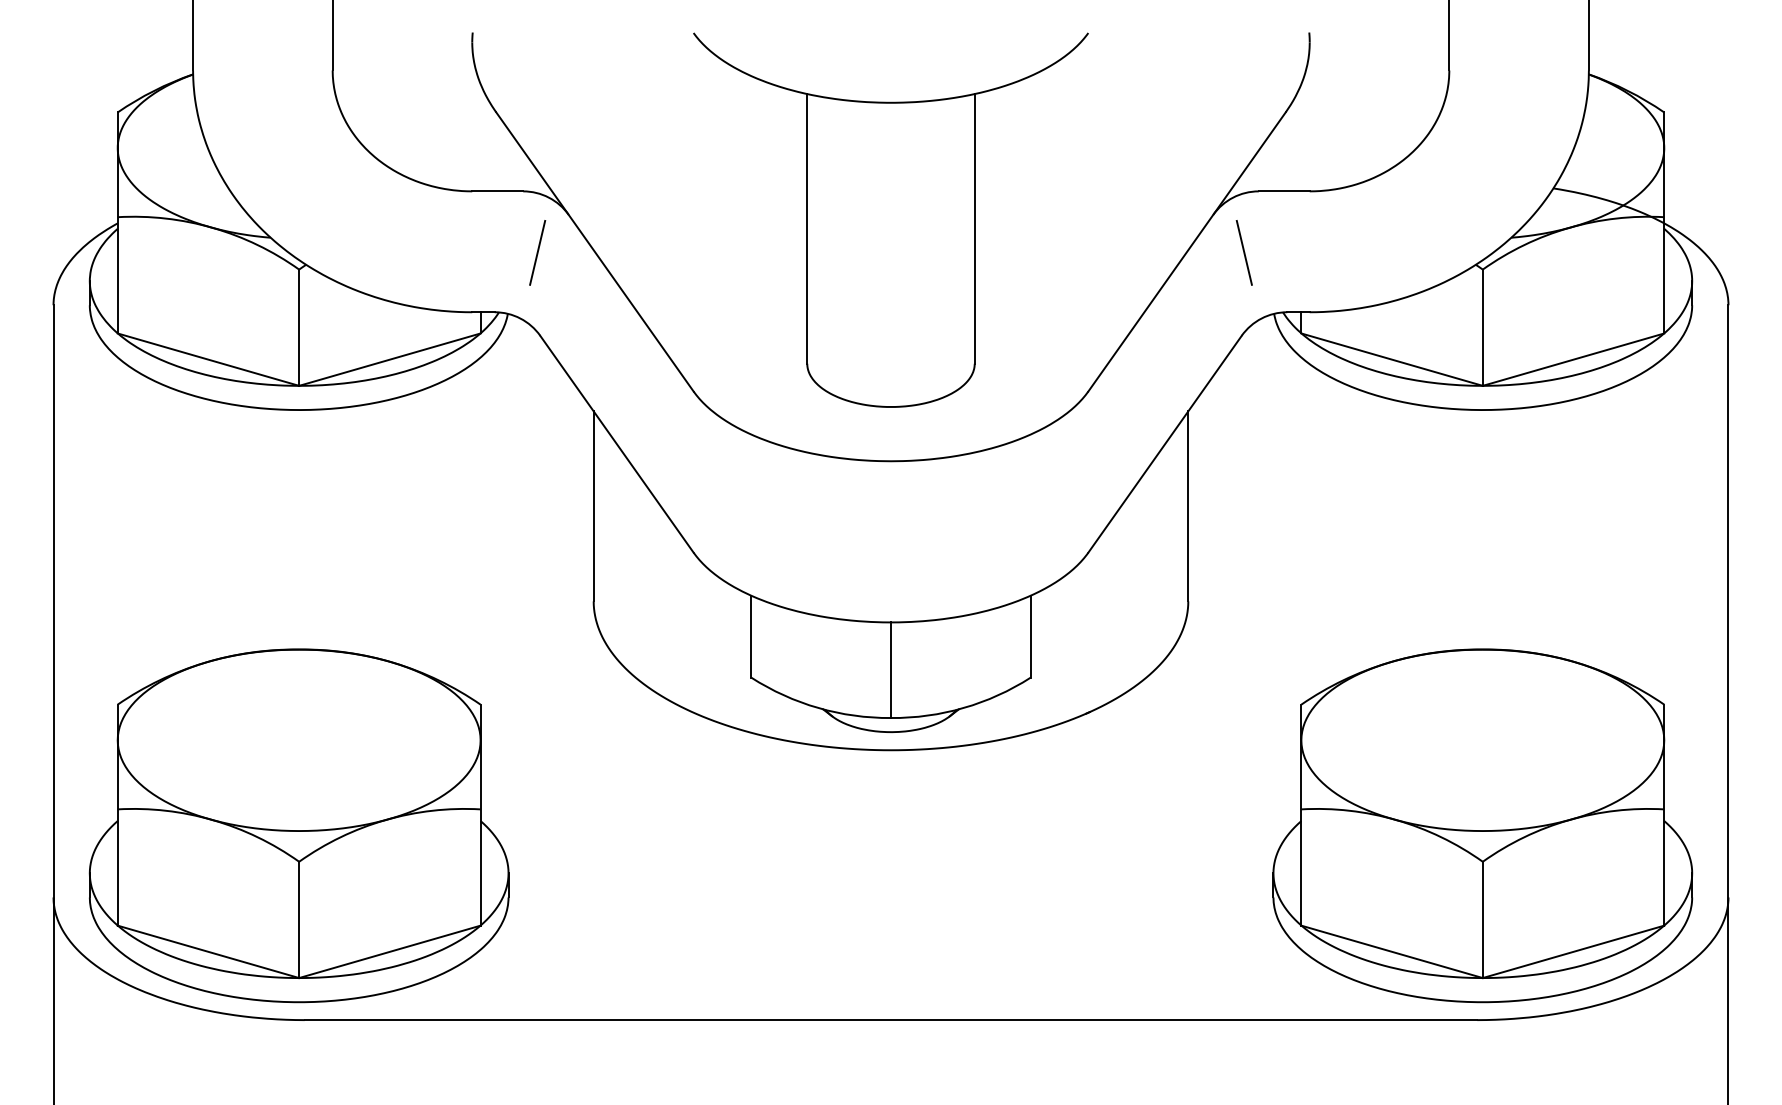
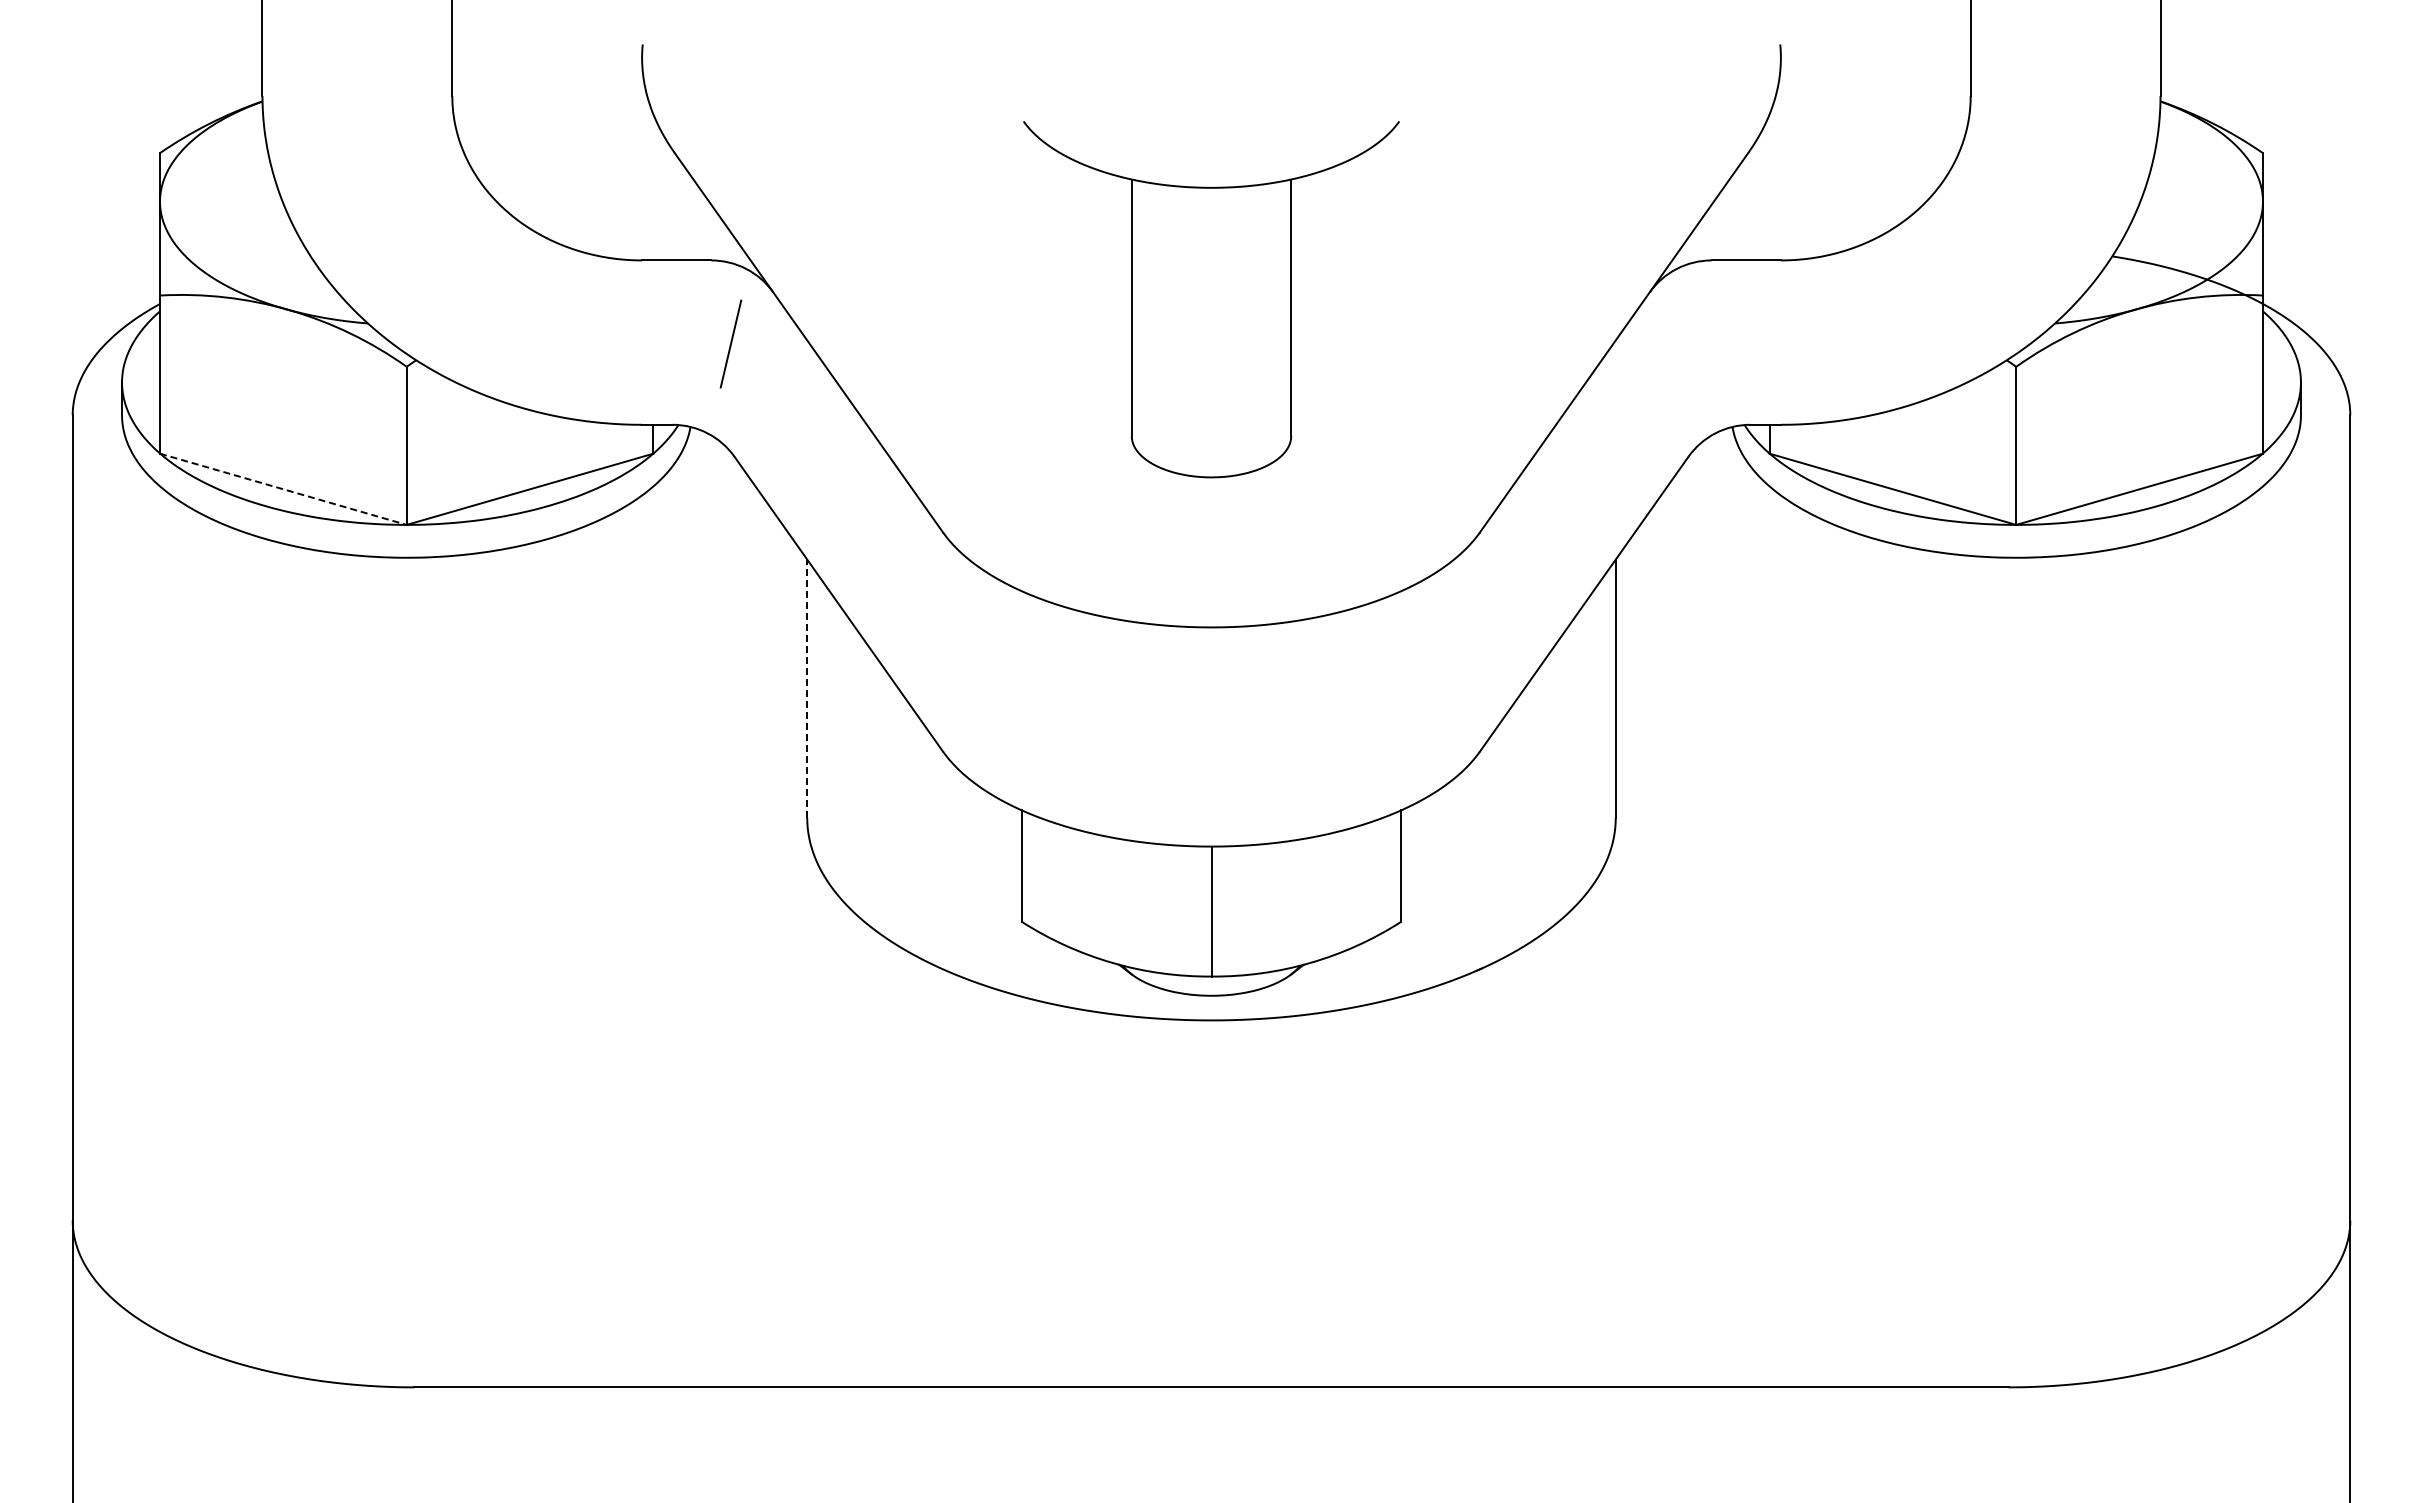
part: (891, 220) -> (1211, 299), size x0.7
line: (1243, 252) -> (1691, 343), removed
line: (208, 359) -> (283, 489), solid -> dashed
line: (593, 506) -> (807, 688), solid -> dashed
part: (299, 825) -> (406, 1122), removed
part: (1482, 825) -> (2015, 1122), removed

